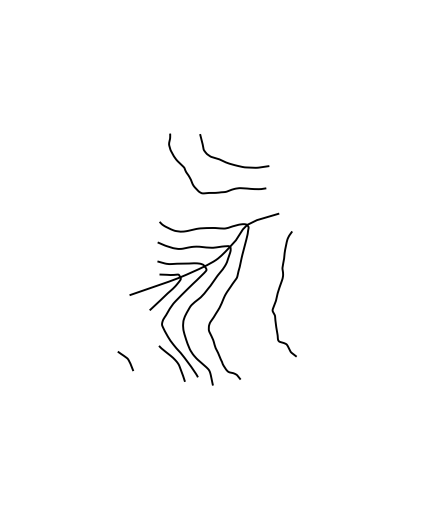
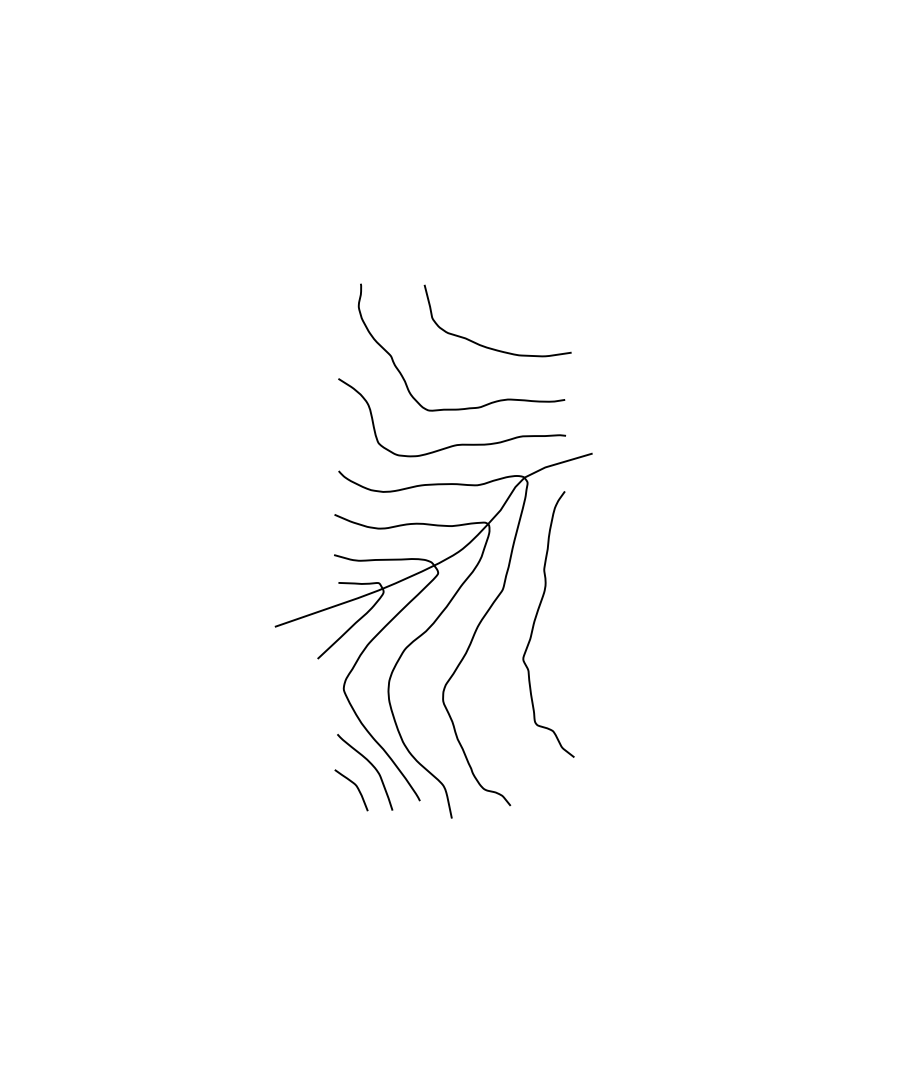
curve: (214, 208) -> (455, 442), added
curve: (279, 291) -> (537, 618), moved
curve: (127, 360) -> (355, 788), moved

